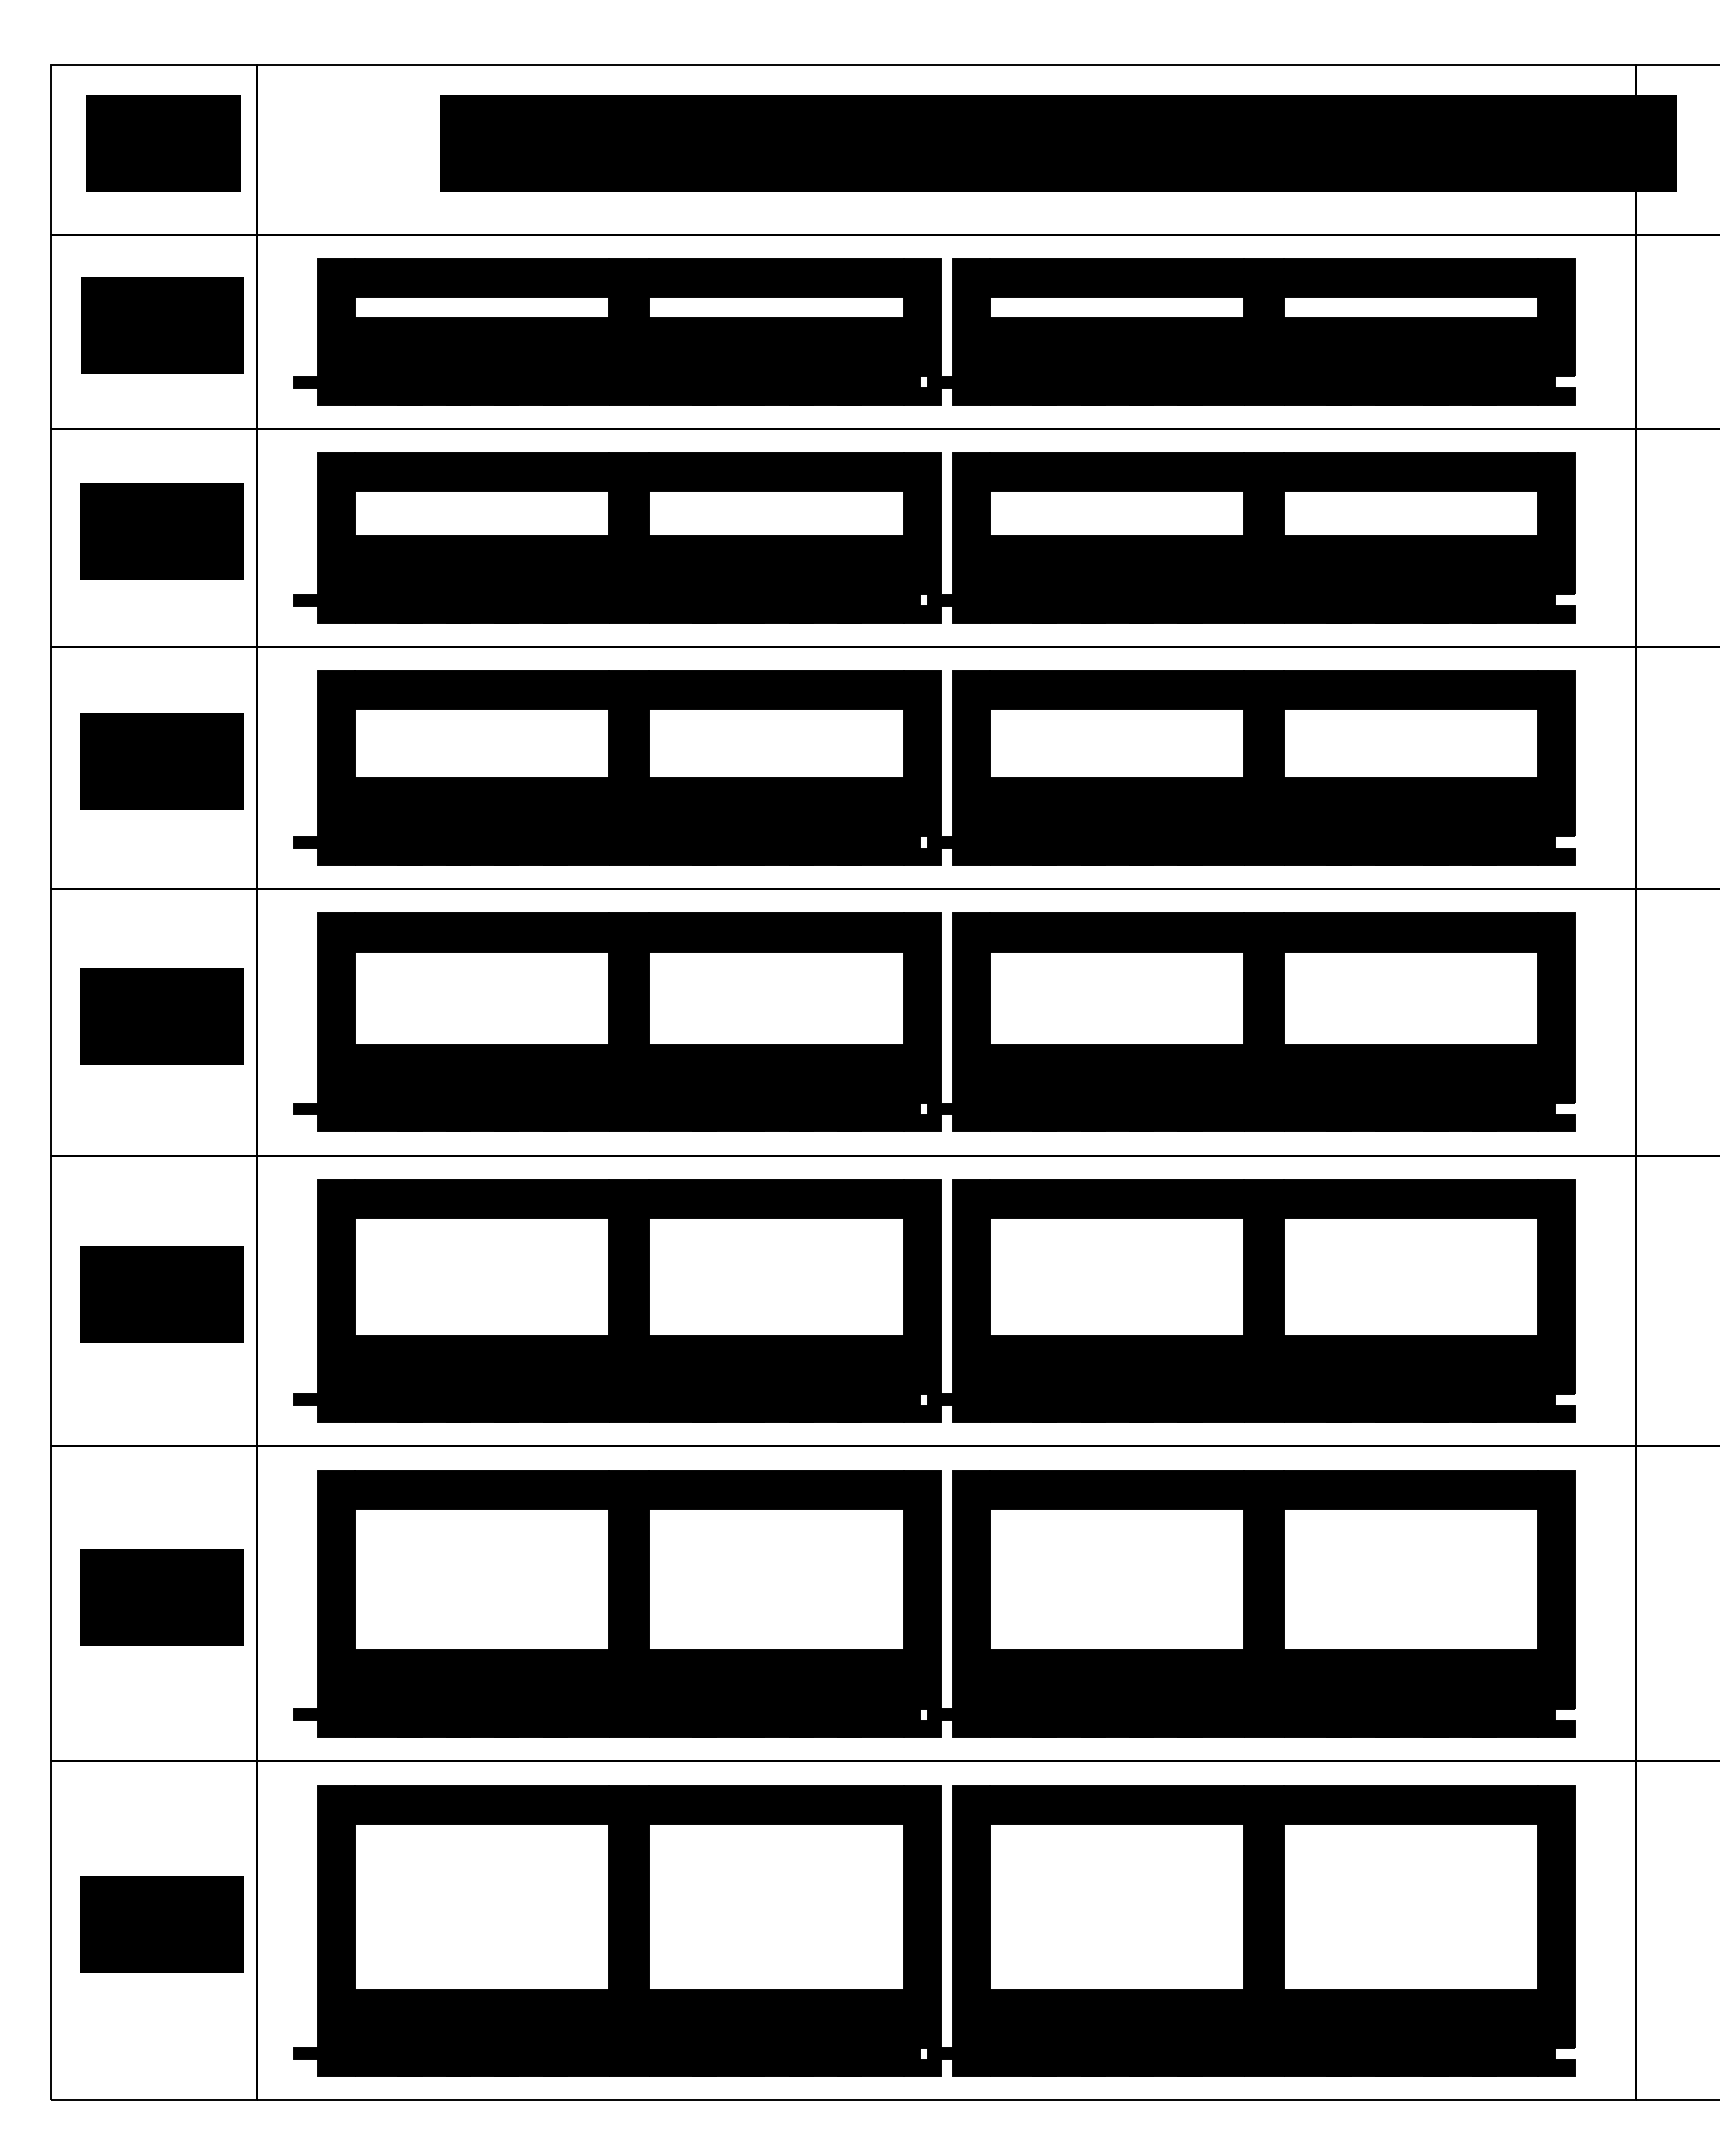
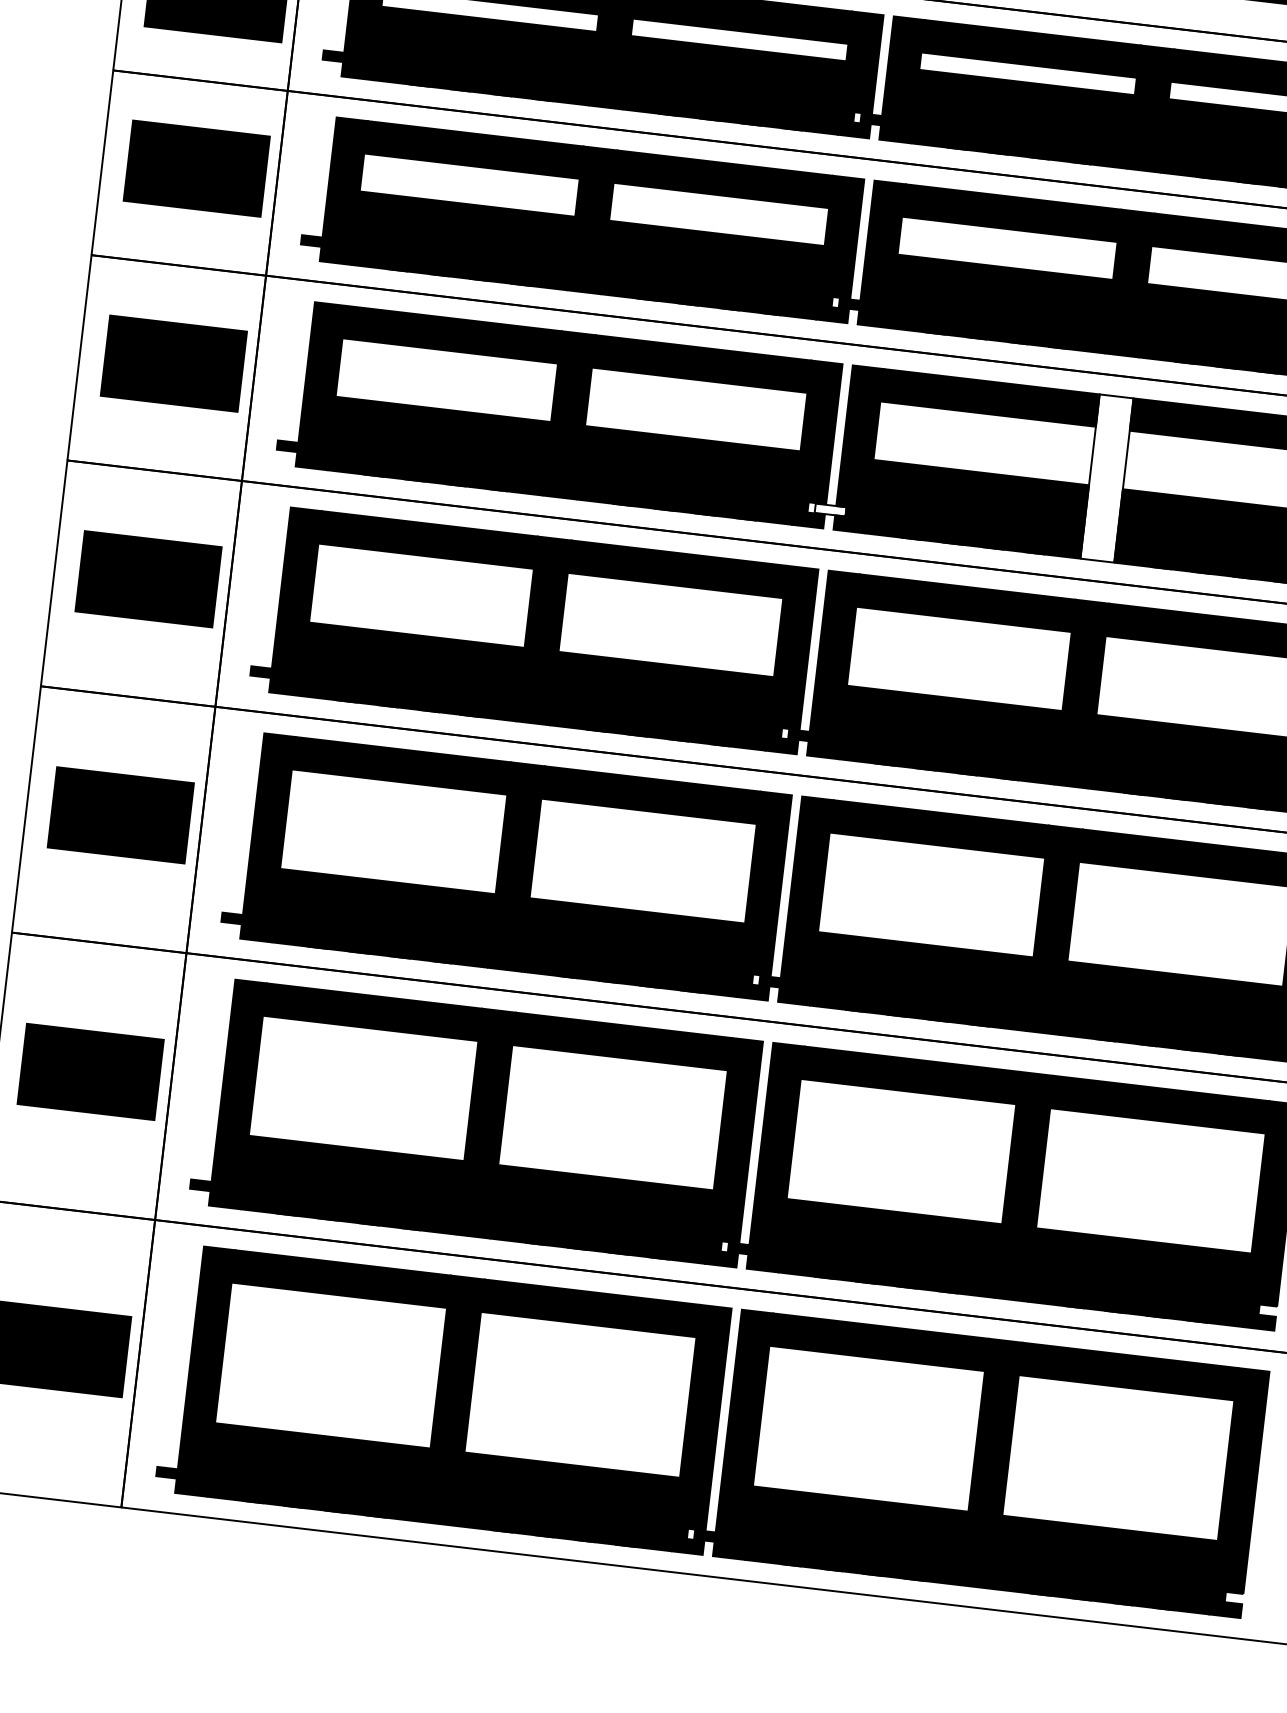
fill: (1264, 767) -> (1107, 478), removed
fill: (946, 842) -> (830, 510), removed

